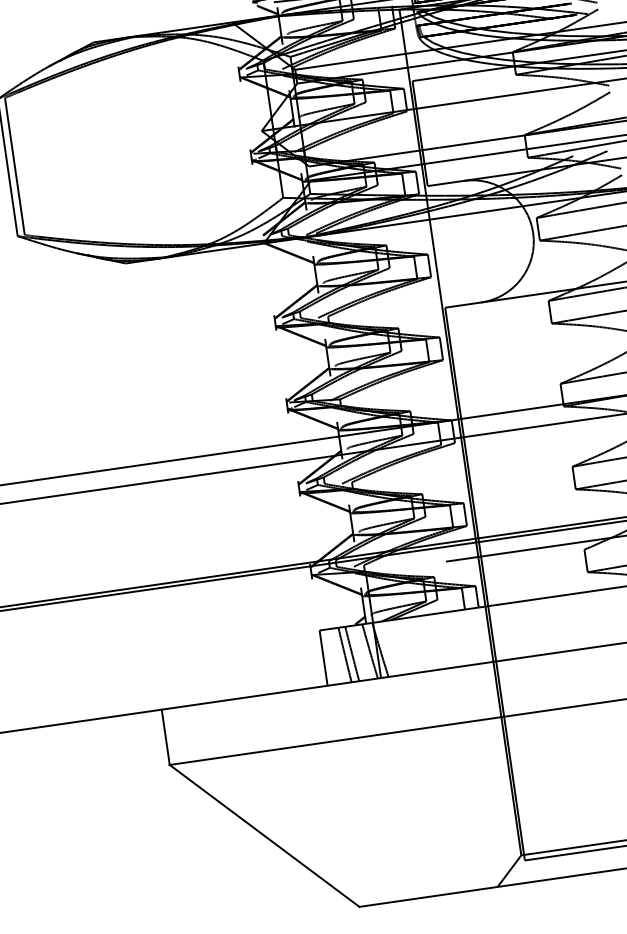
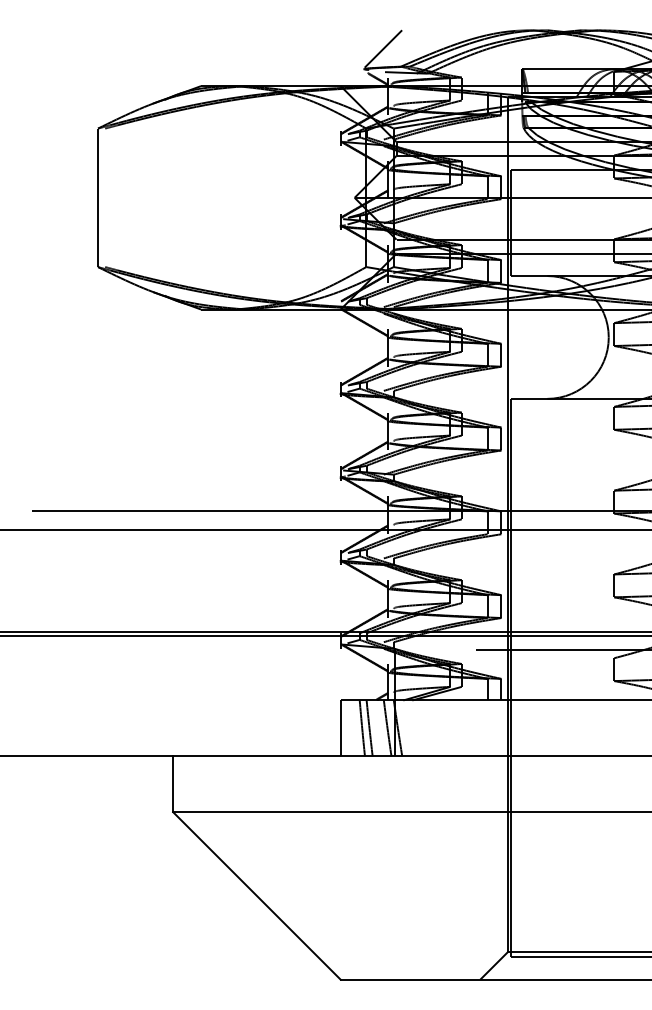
line: (15, 166) -> (105, 197), removed

